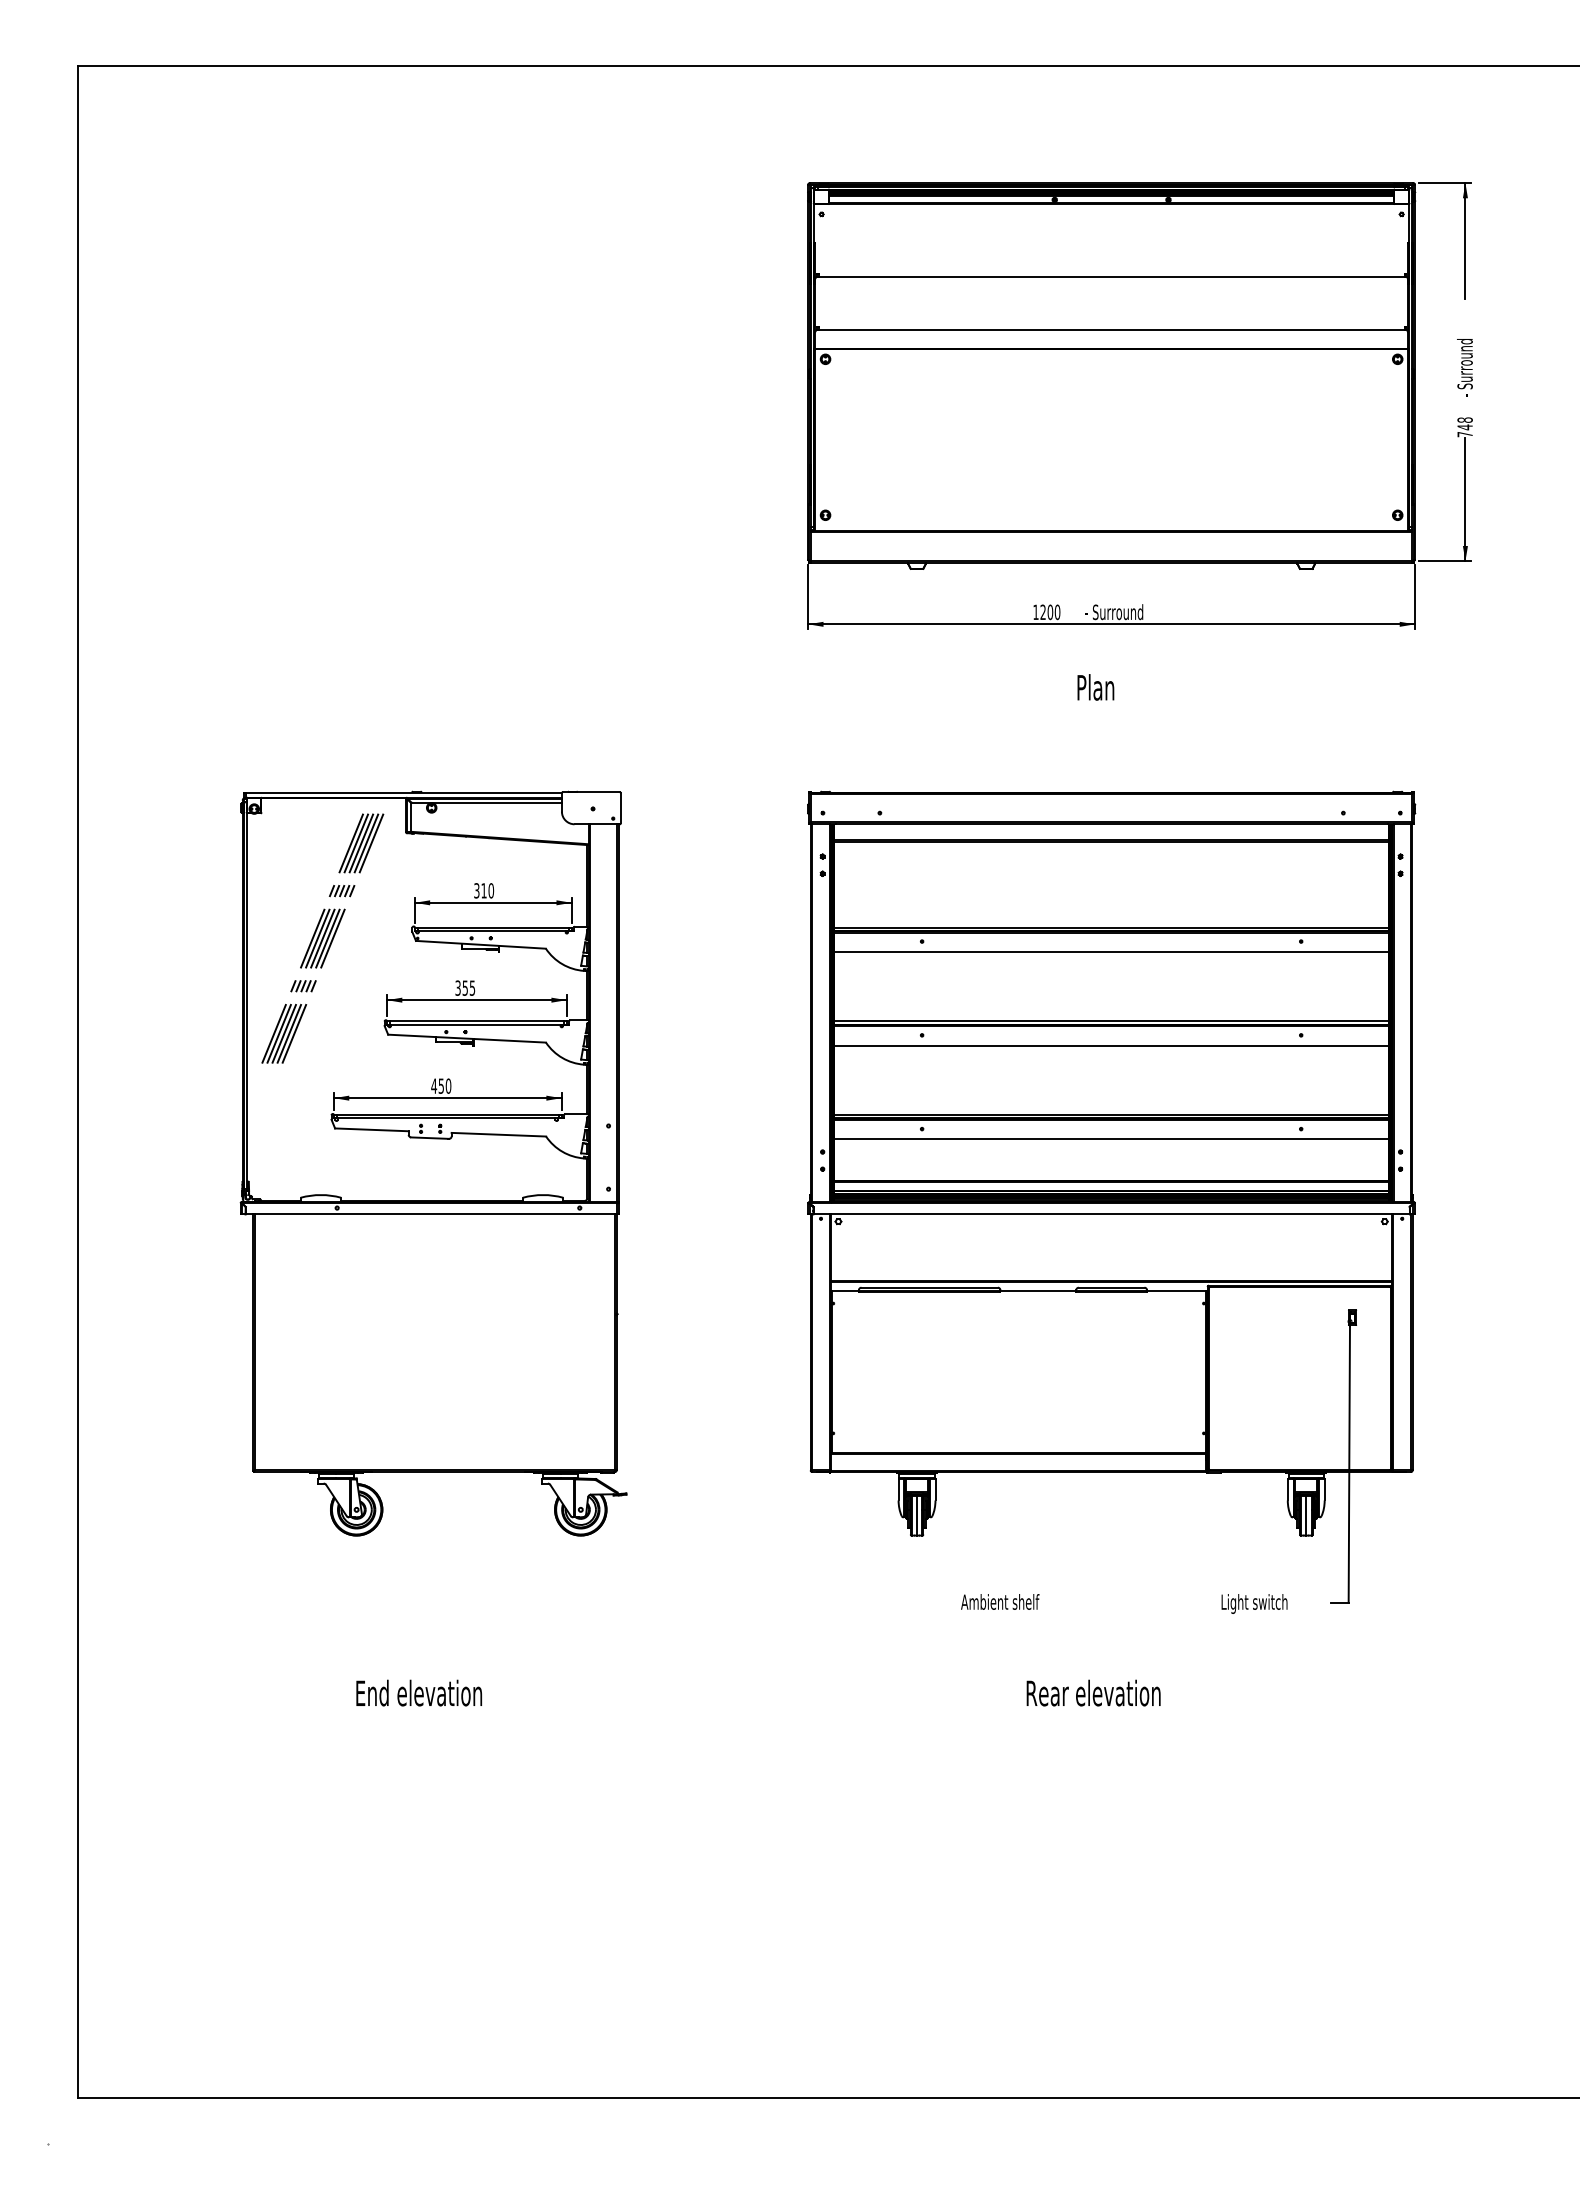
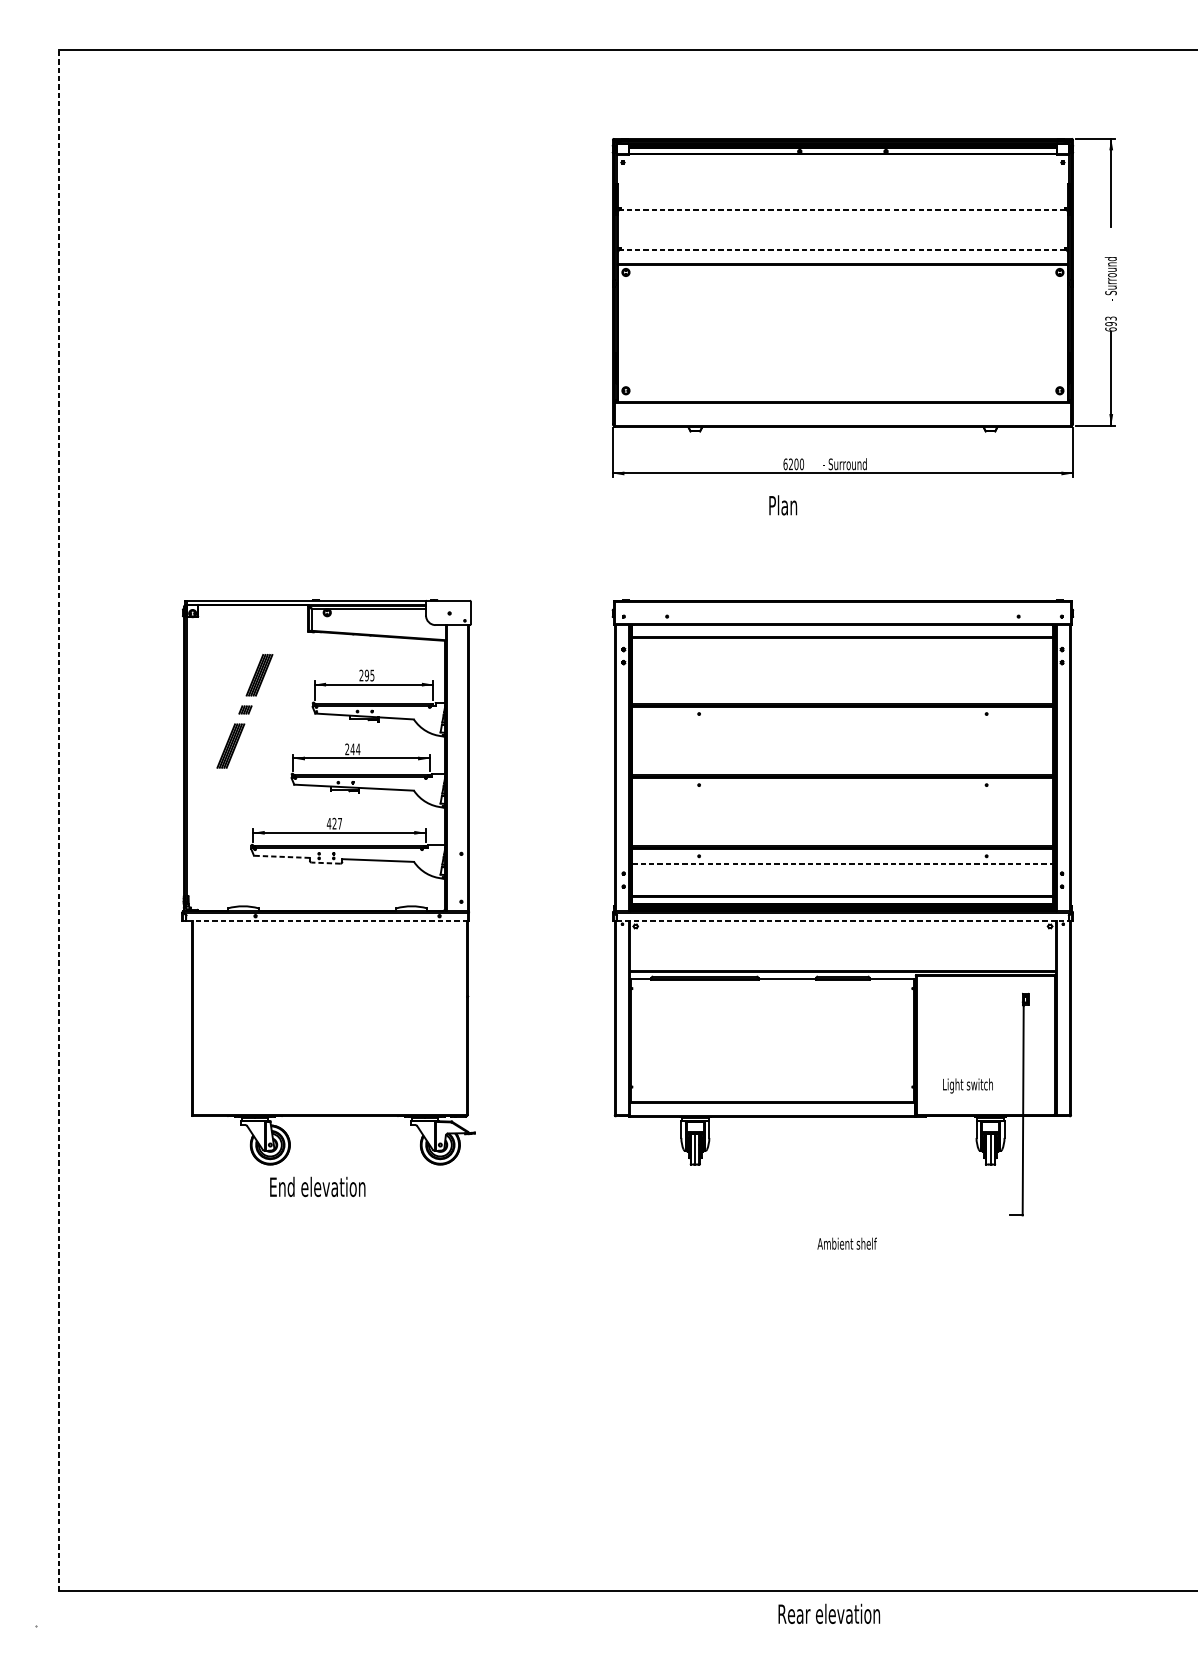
line: (1111, 276) -> (842, 209), solid -> dashed
line: (1111, 329) -> (842, 249), solid -> dashed
text: (1464, 427) -> (1110, 324), 748 -> 693
text: (1035, 612) -> (785, 464), 1200 -> 6200
text: (1095, 687) -> (782, 505), moved
text: (484, 890) -> (367, 675), 310 -> 295
part: (322, 938) -> (244, 711), size x0.6
line: (1111, 951) -> (842, 721), removed
text: (465, 987) -> (352, 748), 355 -> 244
line: (1111, 1045) -> (842, 792), removed
line: (77, 1082) -> (58, 820), solid -> dashed
text: (444, 1085) -> (336, 823), 450 -> 427
line: (371, 1129) -> (281, 856), solid -> dashed
line: (430, 1138) -> (326, 863), solid -> dashed
line: (1111, 1139) -> (842, 864), solid -> dashed
line: (431, 1214) -> (327, 921), solid -> dashed
line: (1112, 1214) -> (843, 921), solid -> dashed
text: (1000, 1601) -> (847, 1243), moved
text: (1254, 1603) -> (967, 1085), moved
text: (418, 1692) -> (317, 1186), moved
text: (1093, 1692) -> (829, 1613), moved

